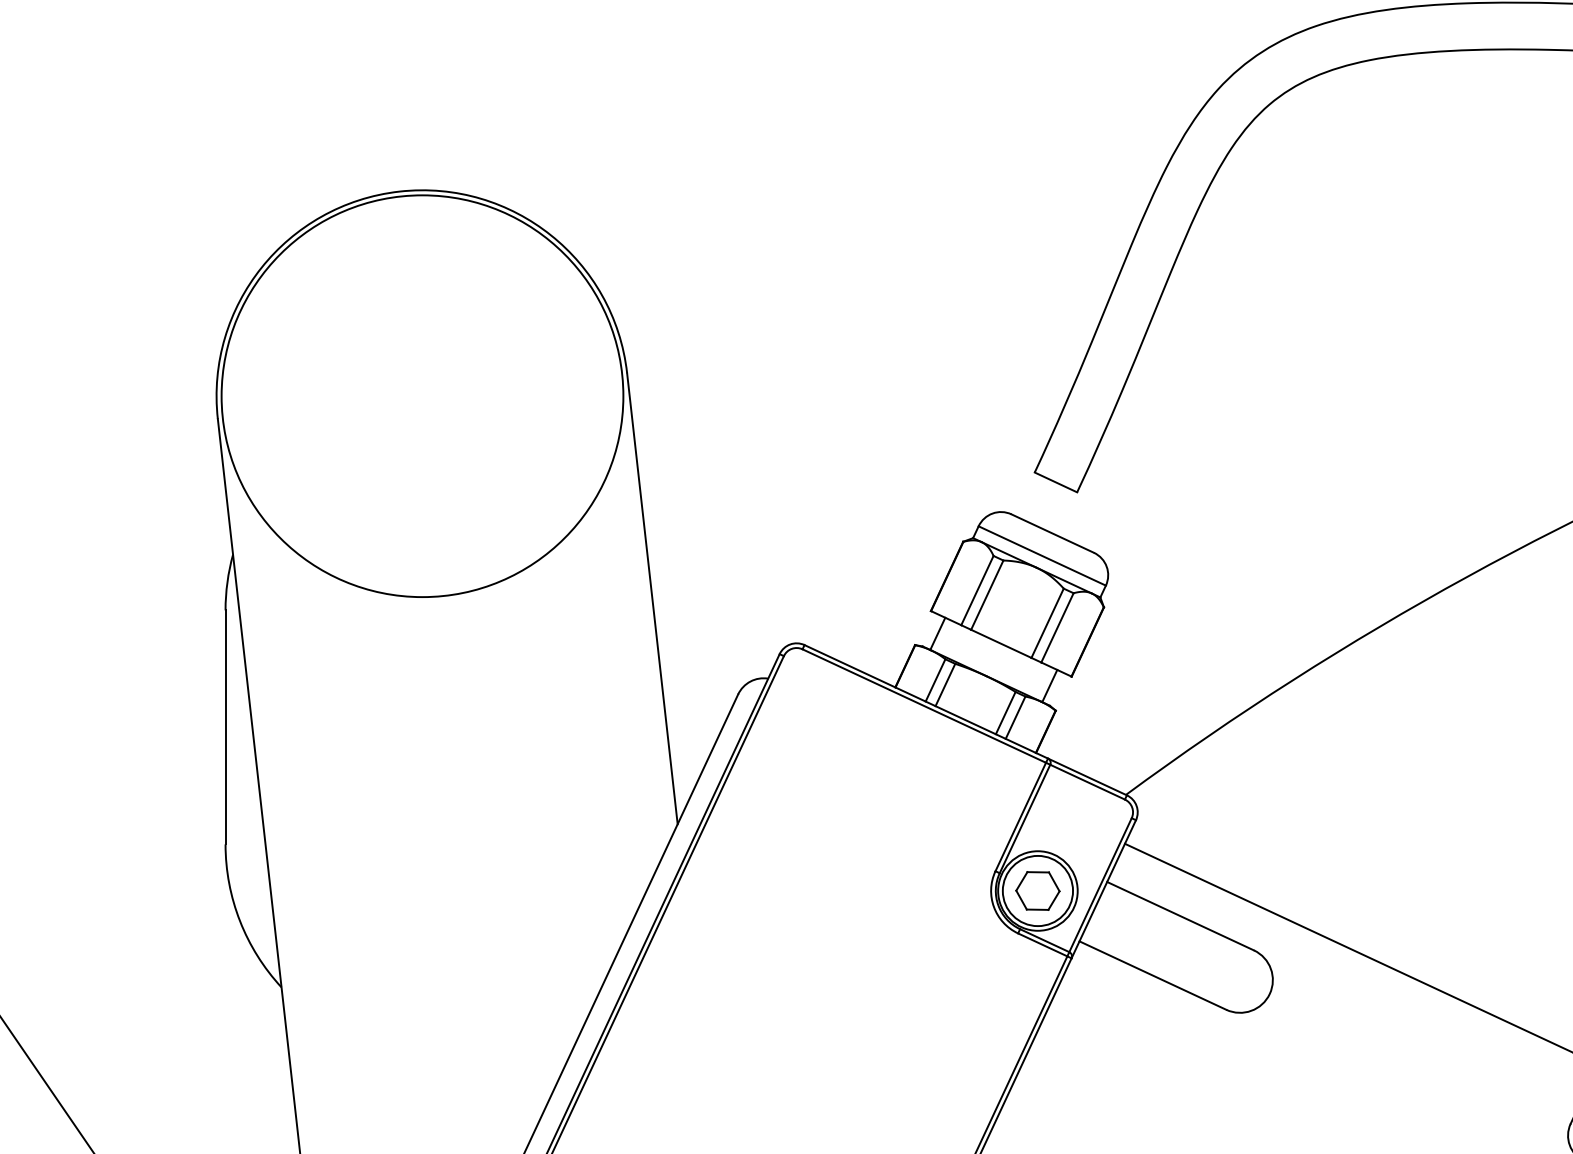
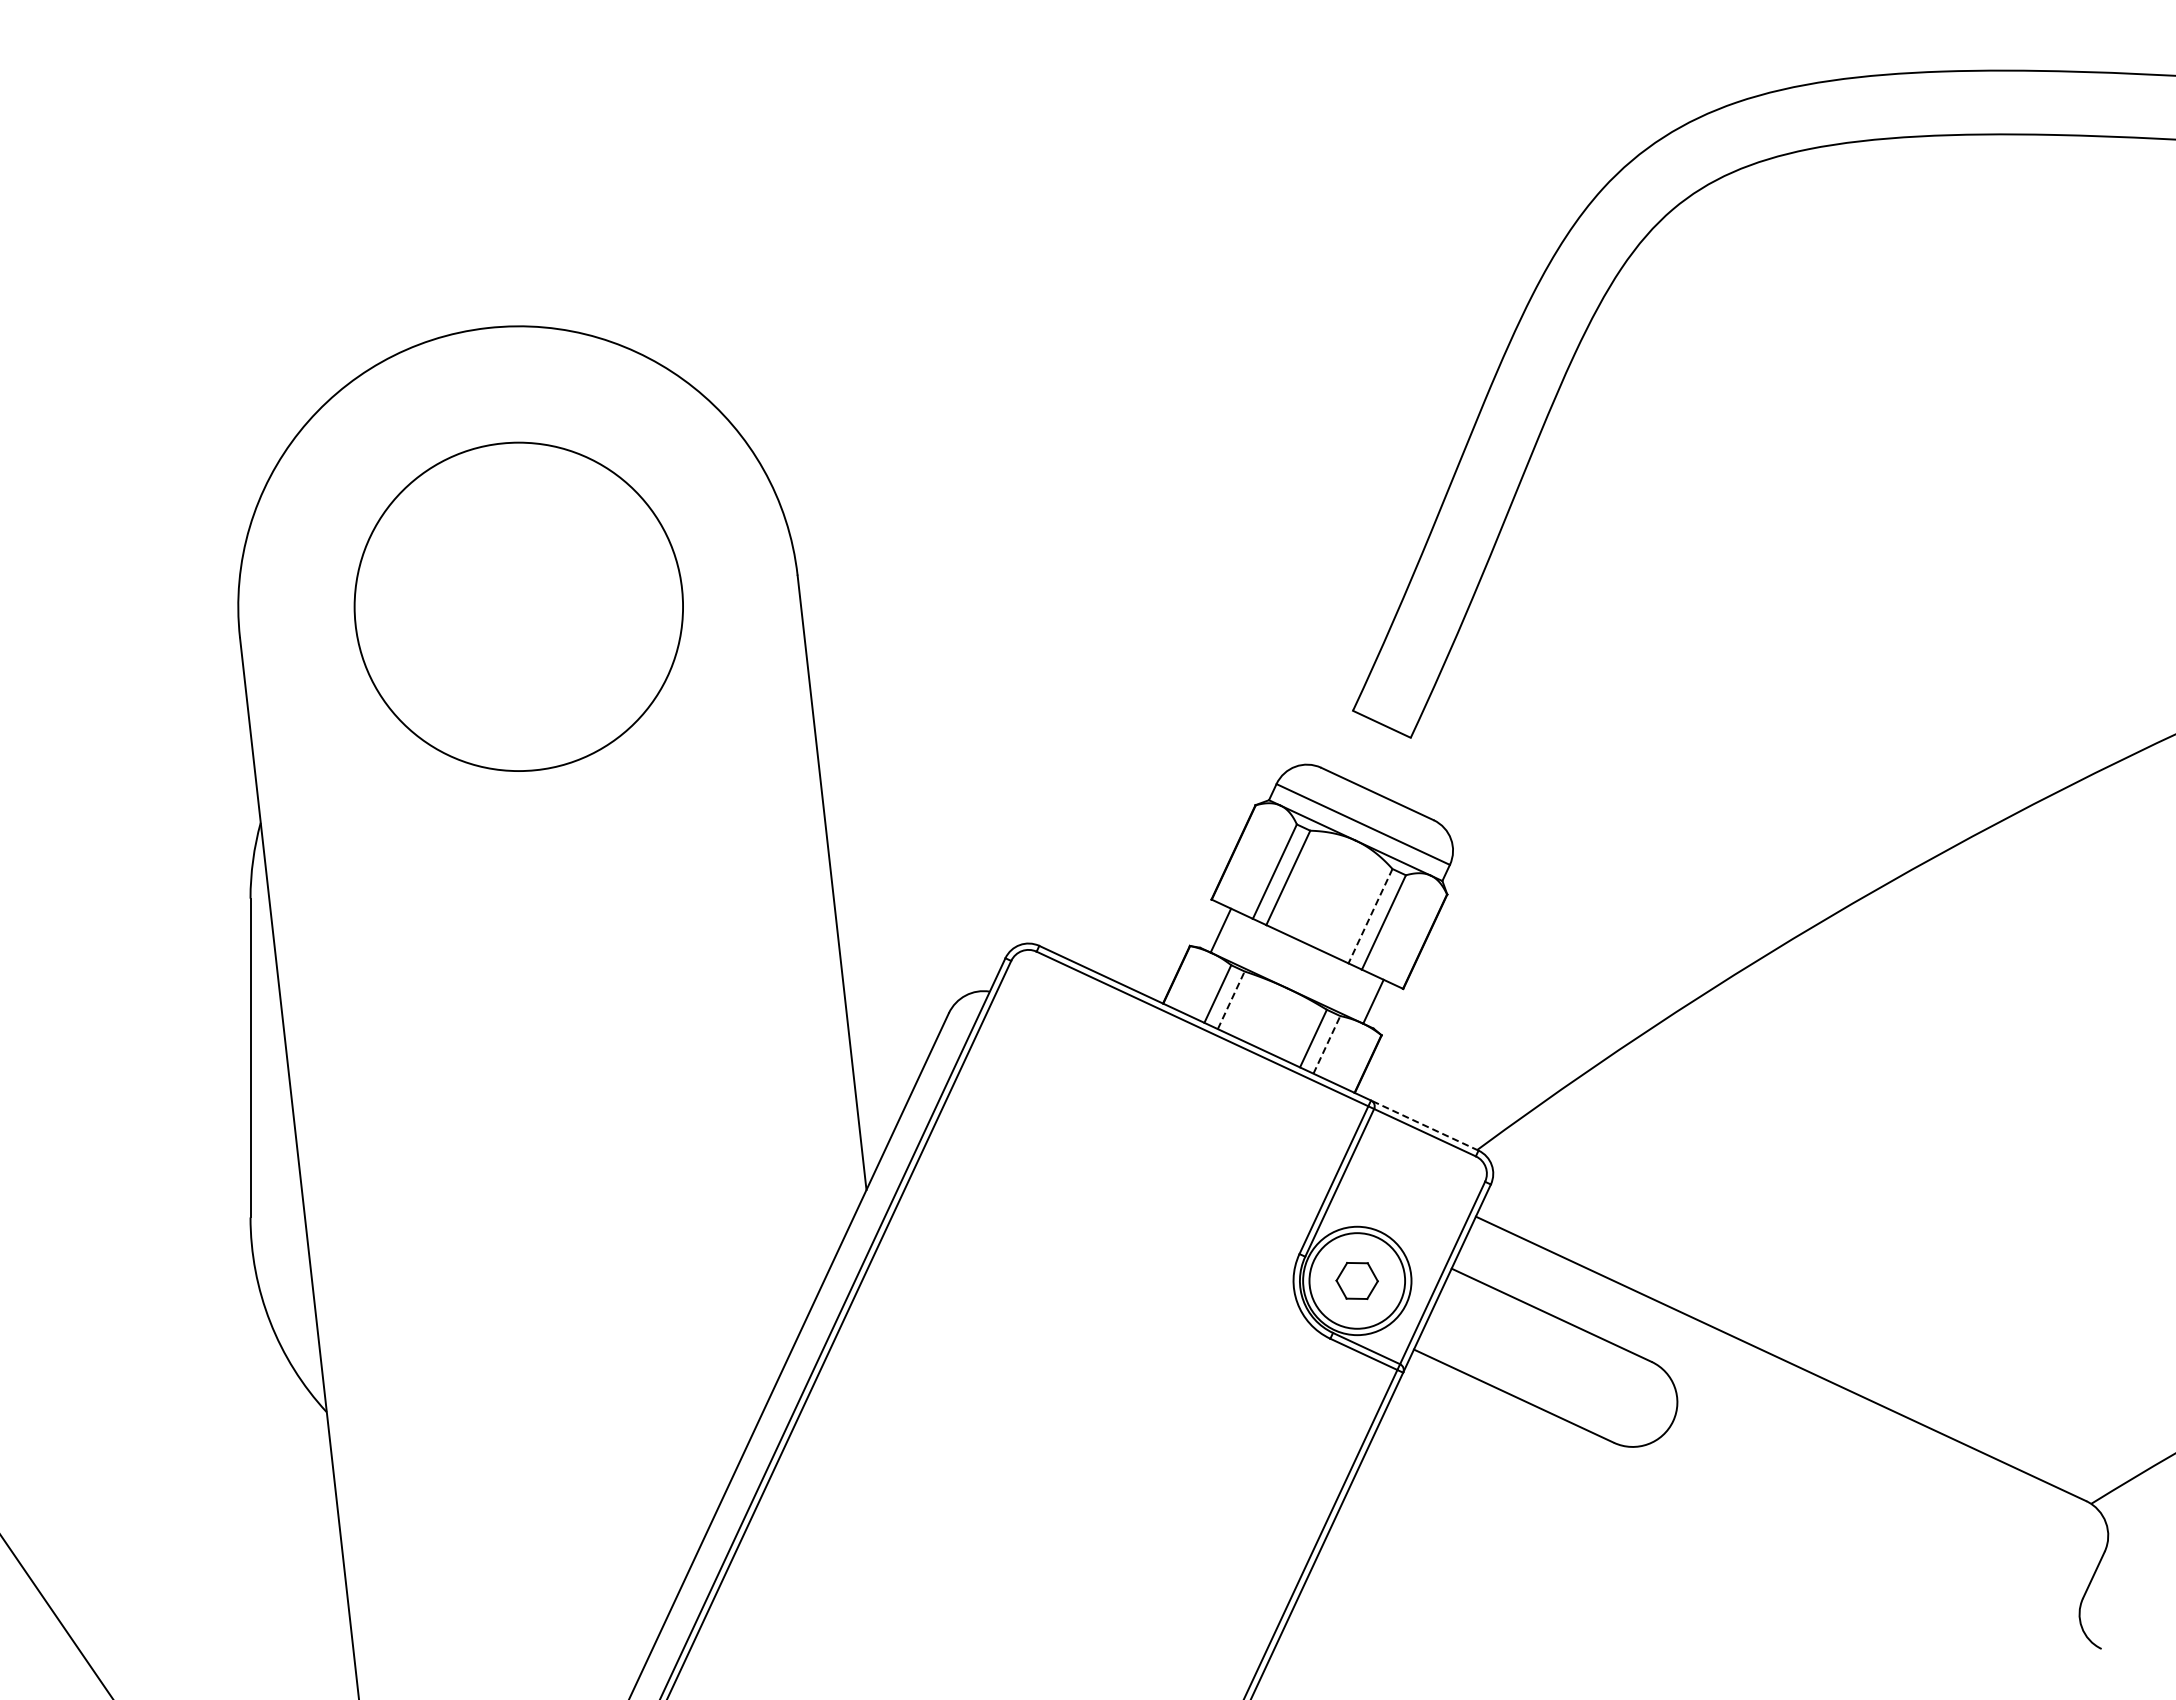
circle: (422, 395) -> (518, 606), size x0.6
line: (1047, 623) -> (1370, 916), solid -> dashed
line: (945, 685) -> (1231, 1000), solid -> dashed
line: (1015, 717) -> (1326, 1044), solid -> dashed
line: (1087, 776) -> (1424, 1125), solid -> dashed
part: (1037, 890) -> (1356, 1280), size x0.7

